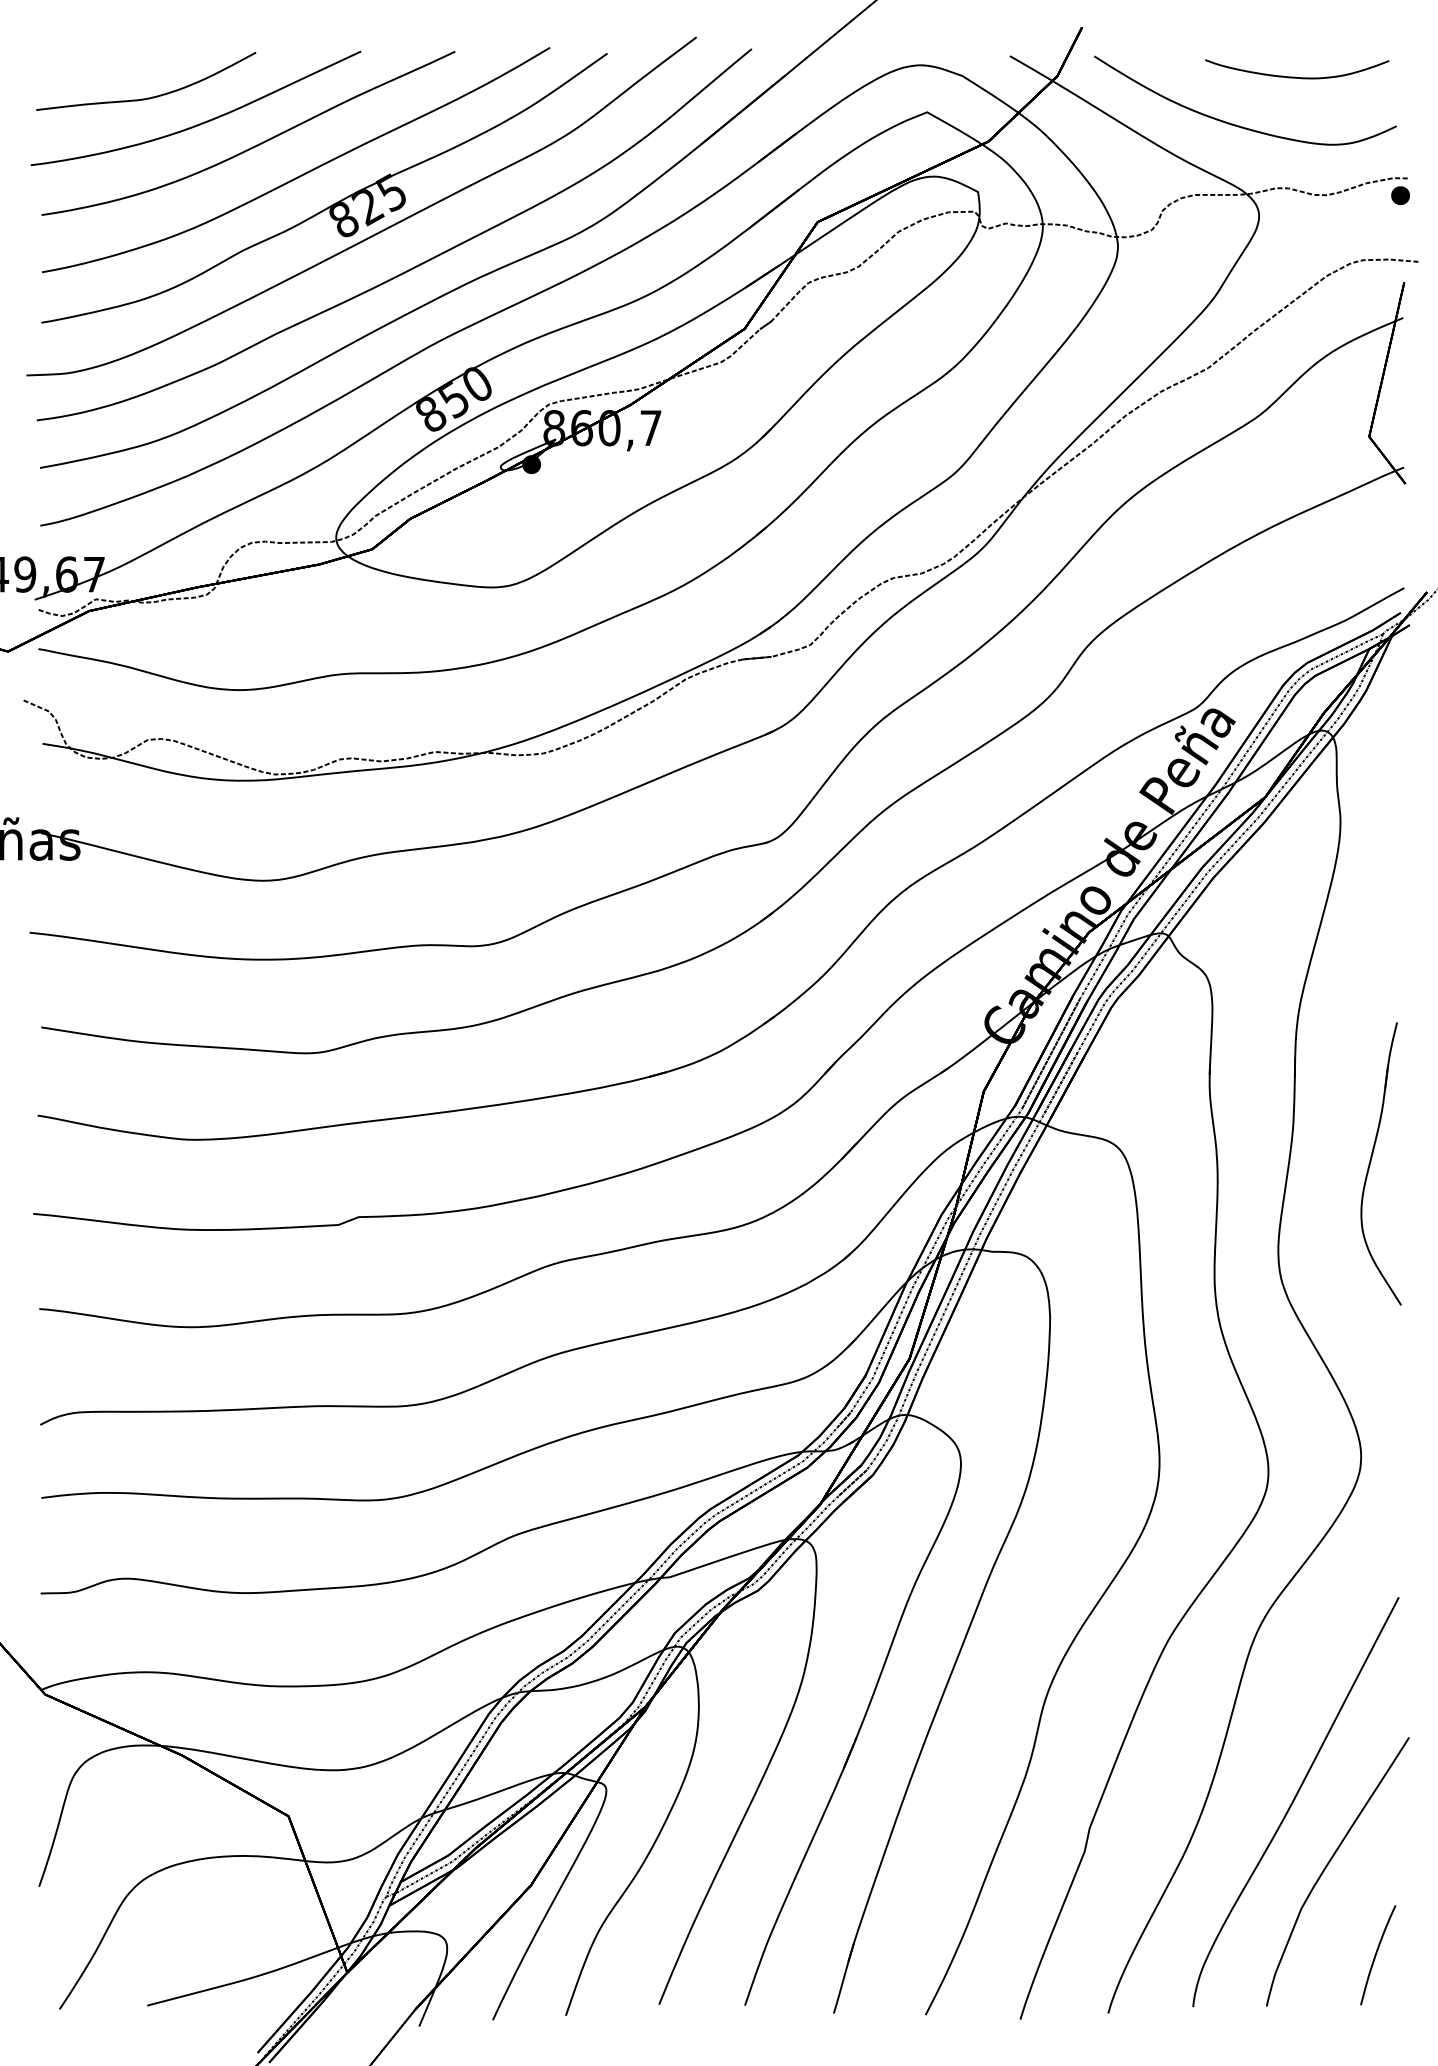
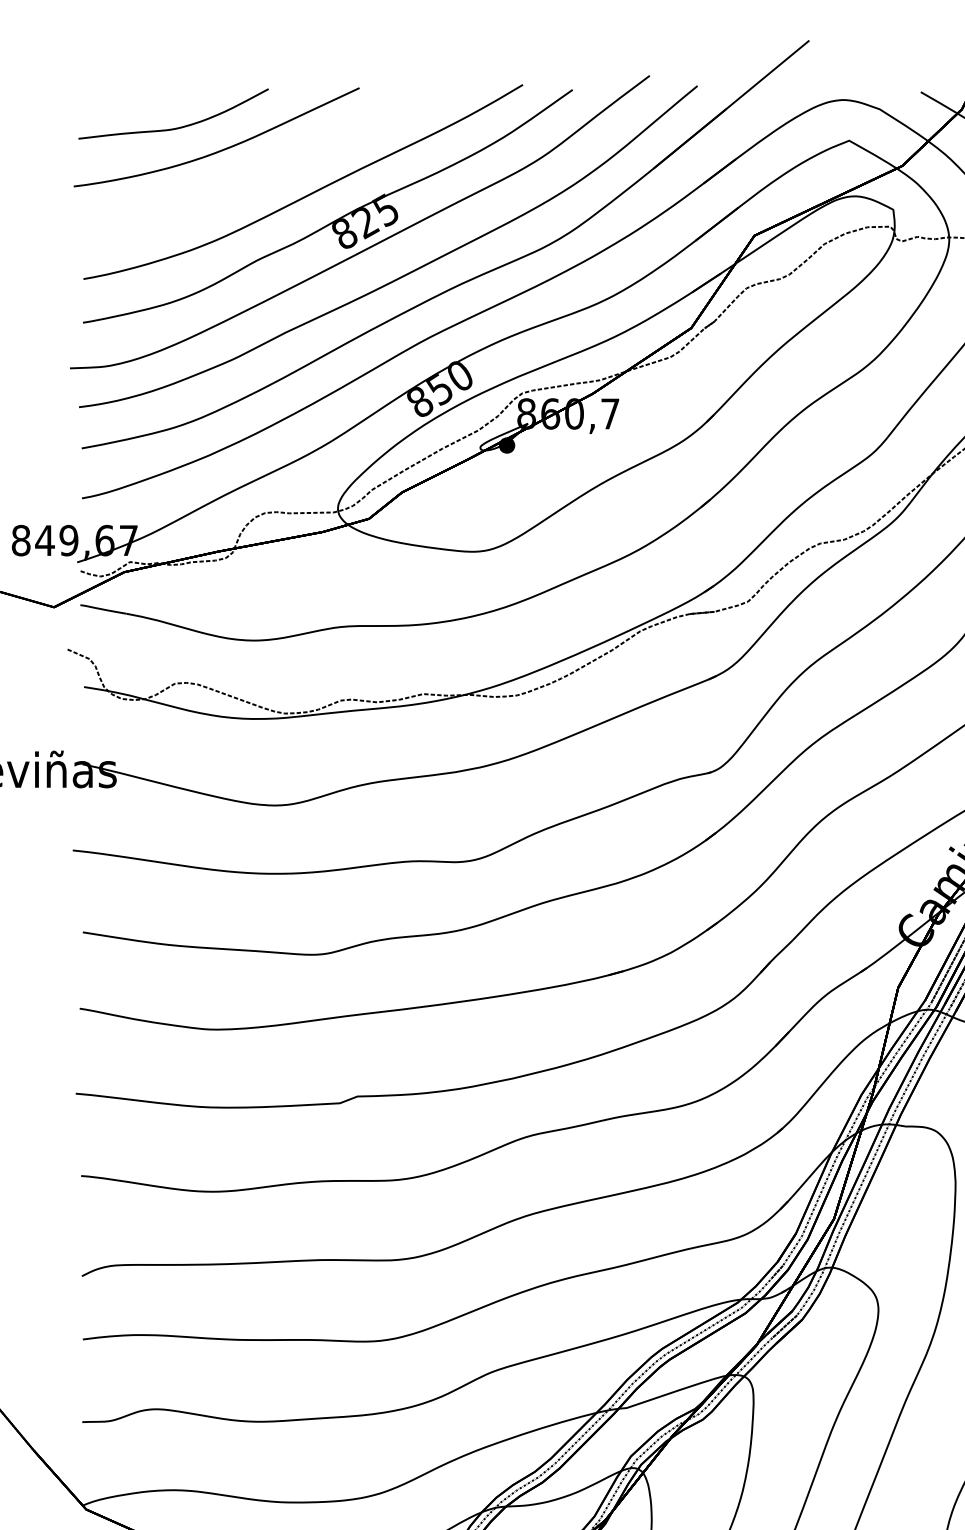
part: (254, 145) -> (267, 169), removed

